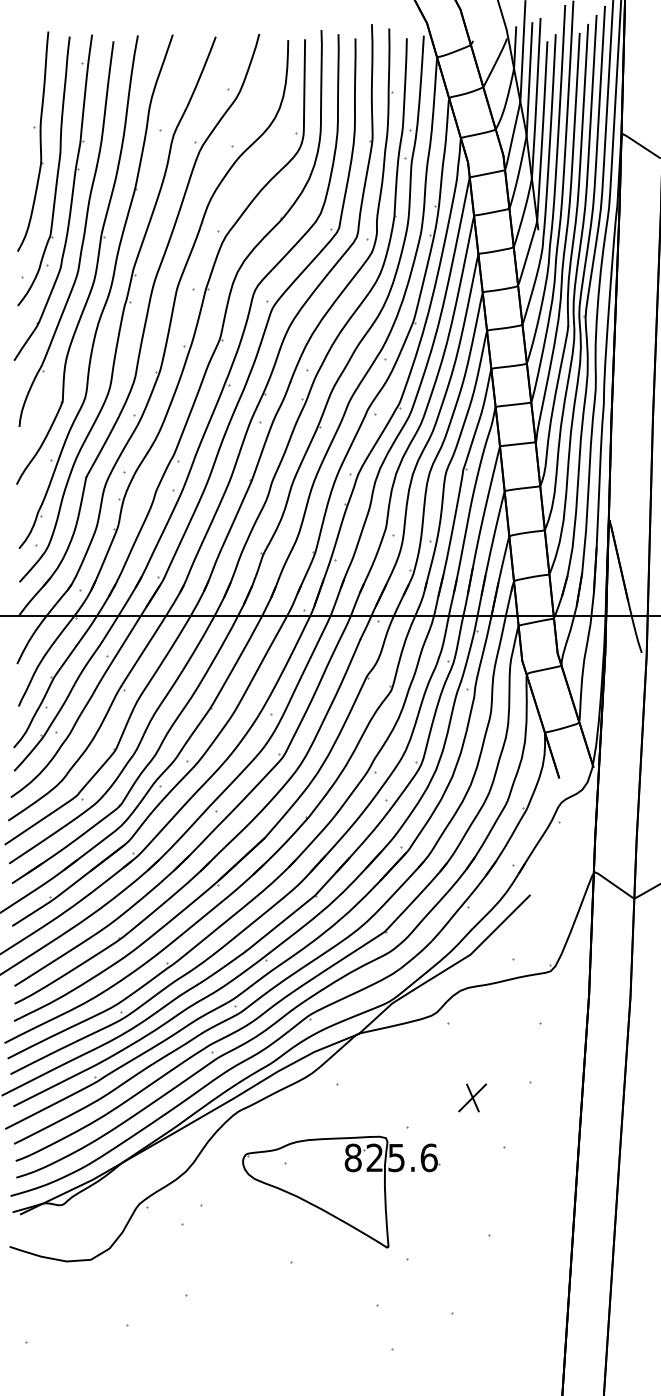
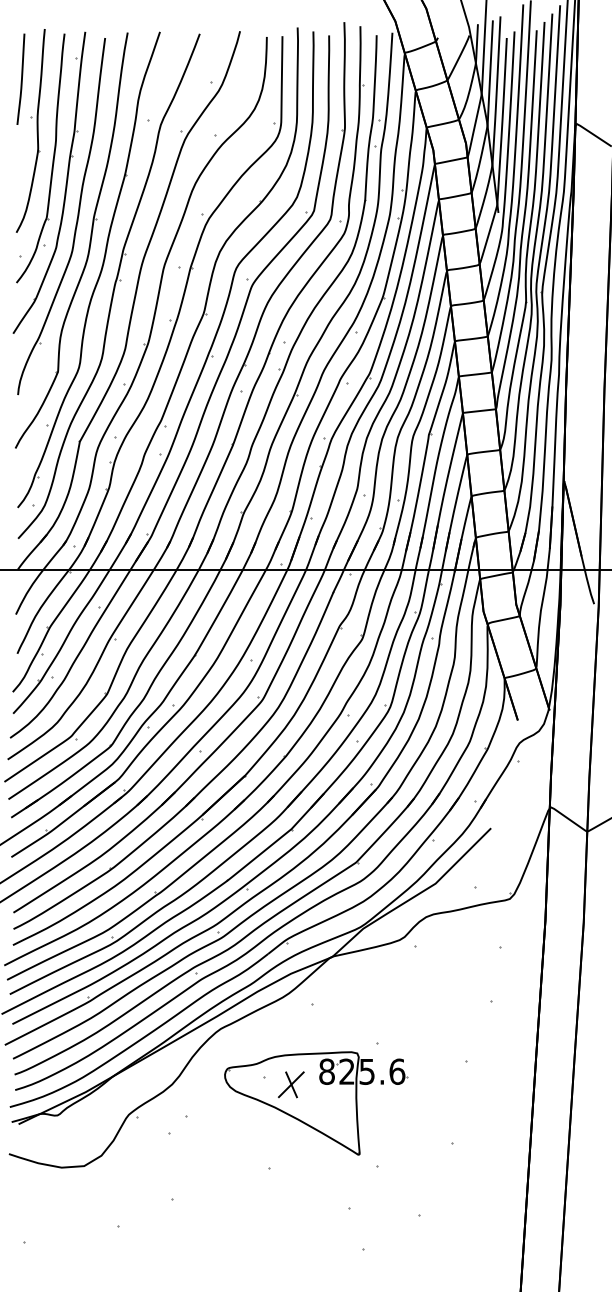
curve: (22, 85) -> (20, 78), added
part: (472, 1097) -> (291, 1084), moved

